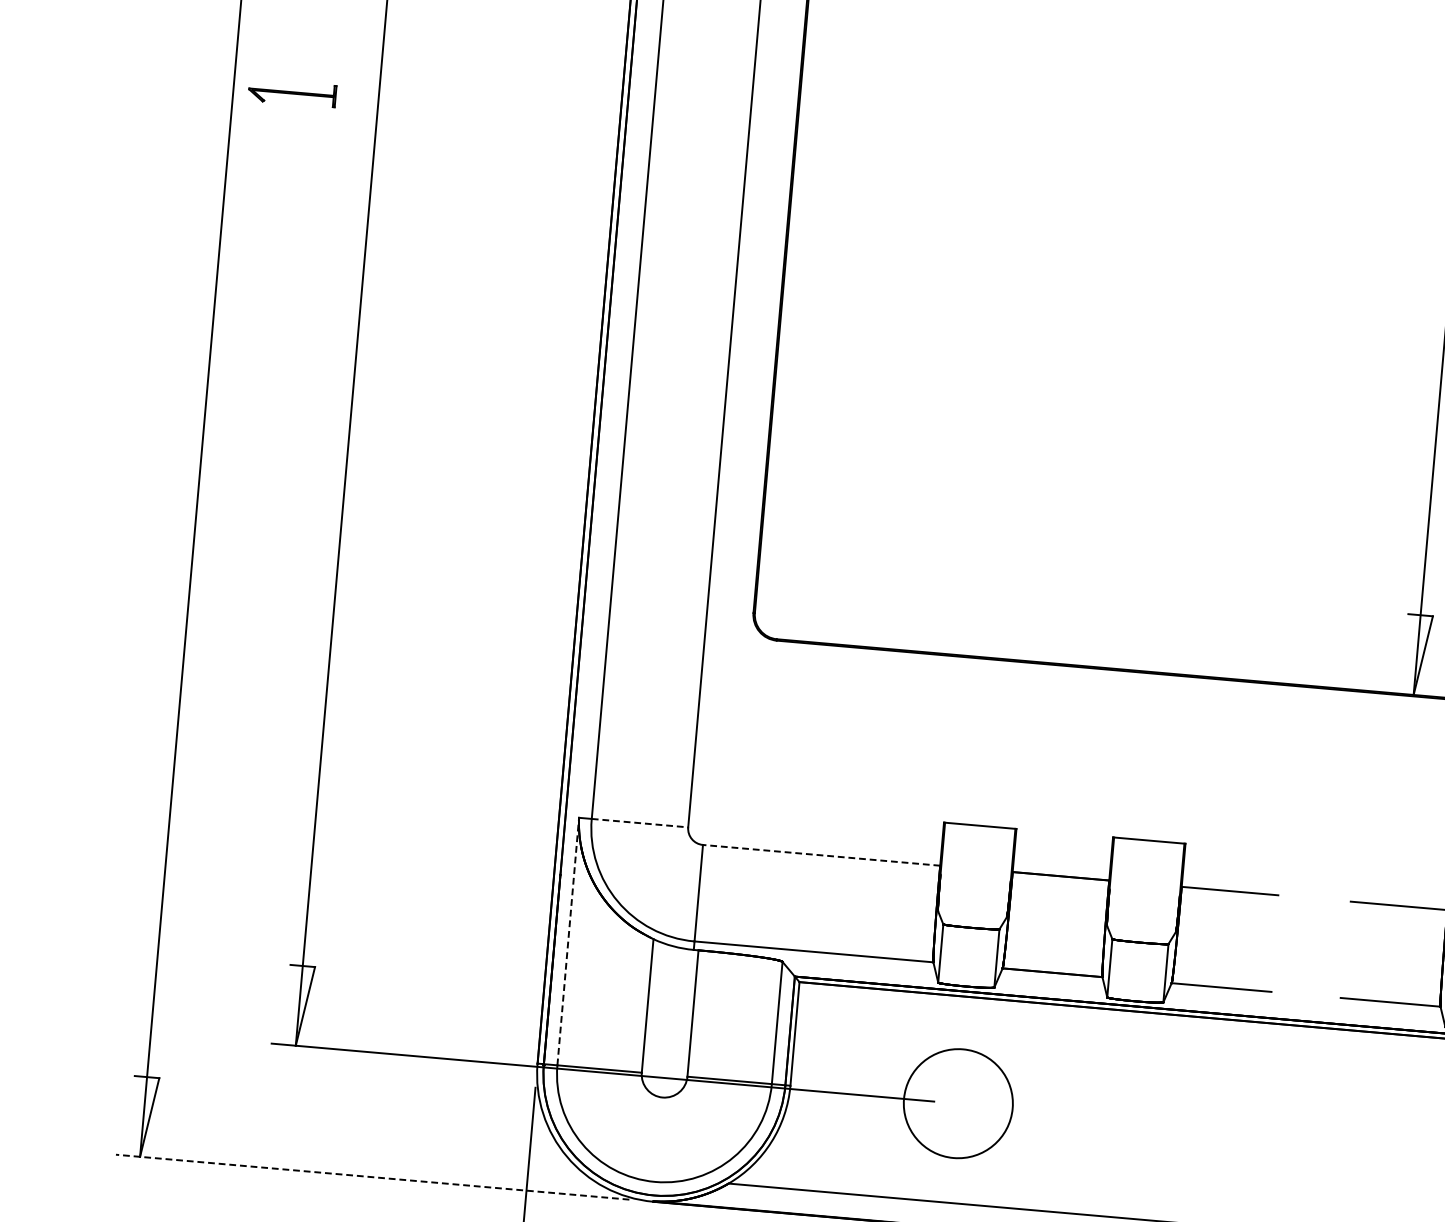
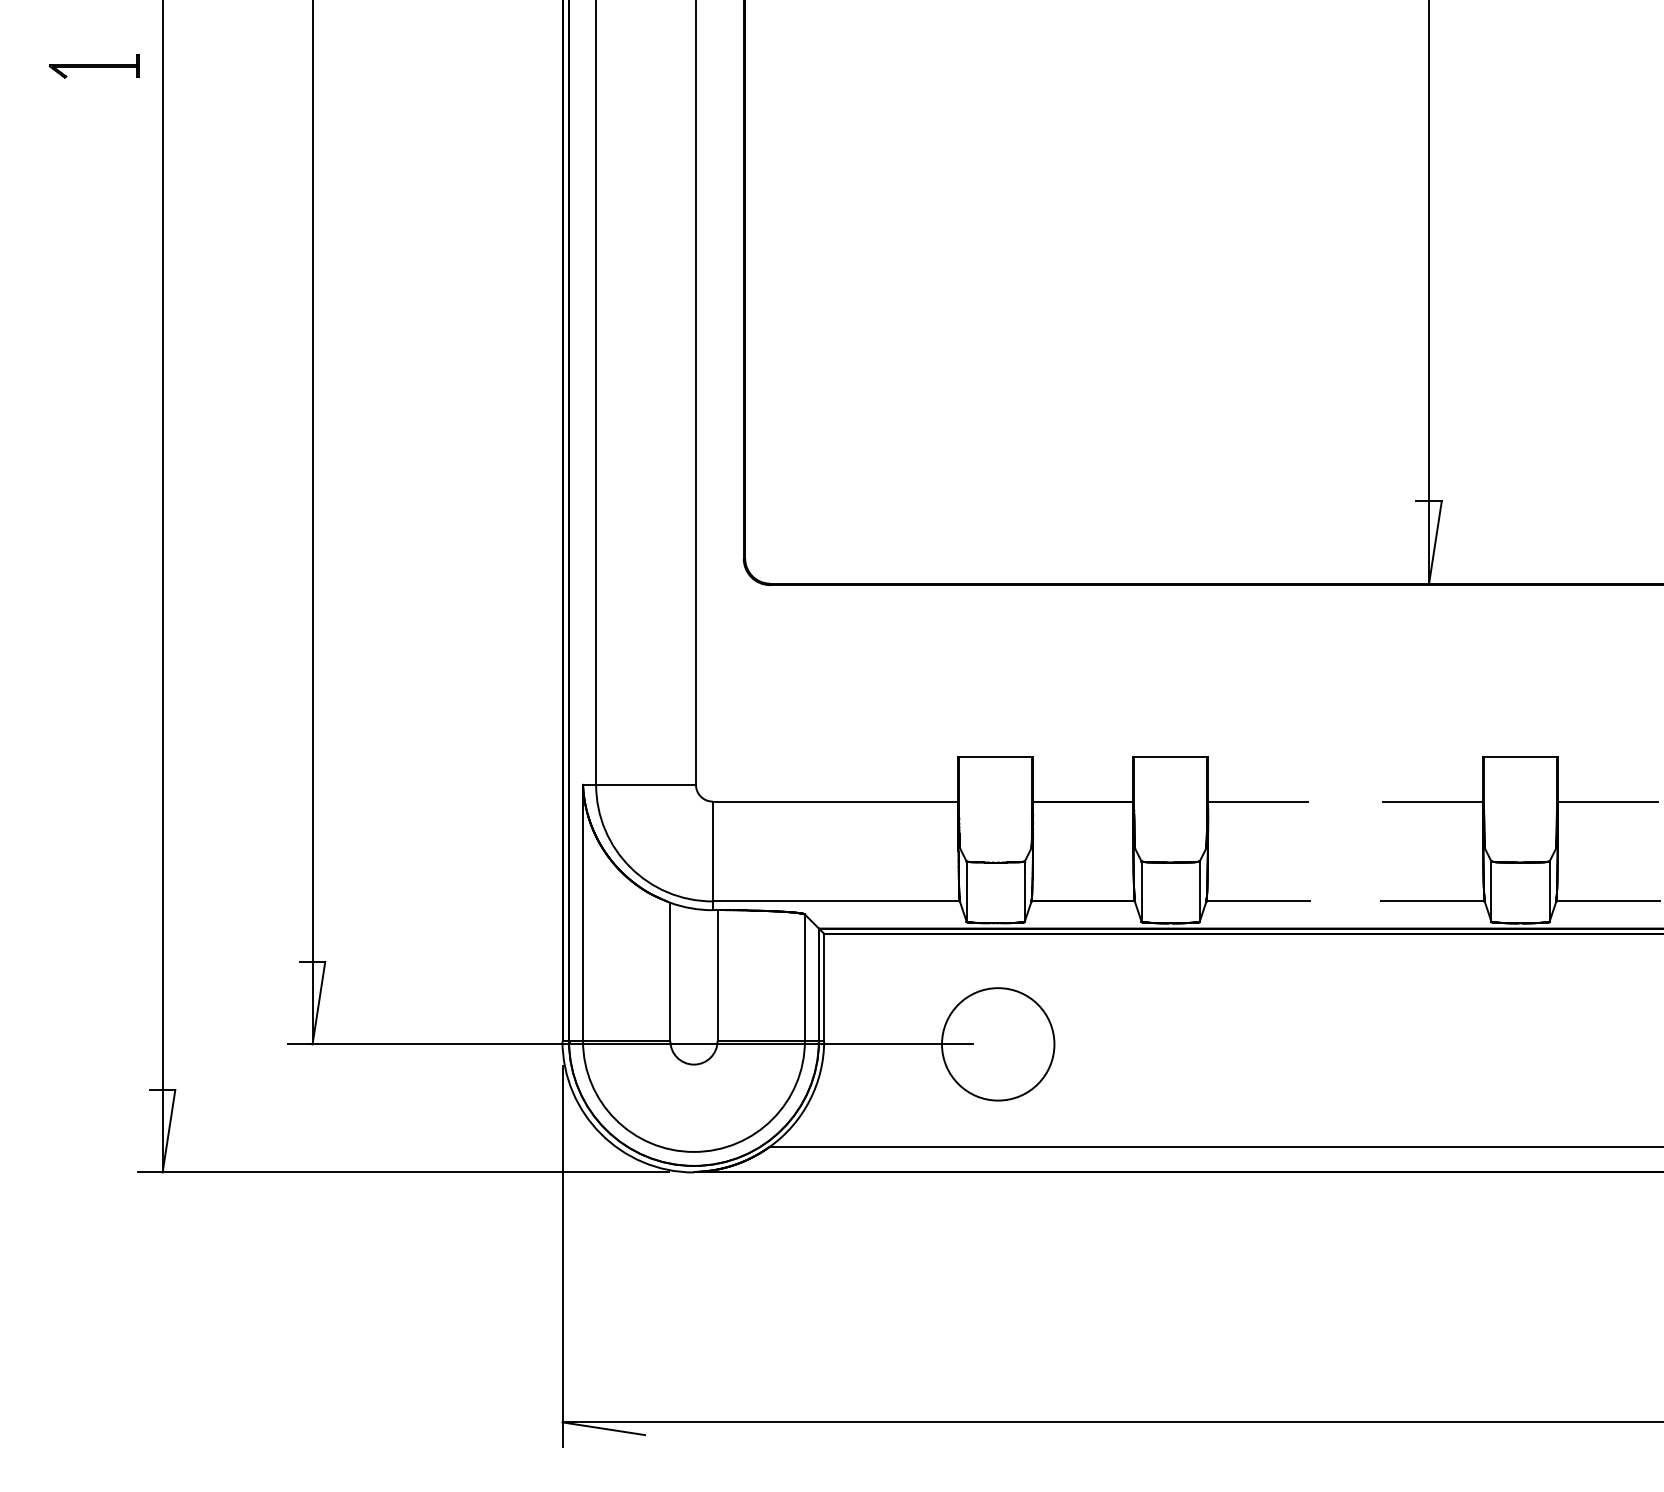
part: (291, 93) -> (93, 66), moved
line: (640, 822) -> (646, 784), dashed -> solid
line: (821, 855) -> (835, 801), dashed -> solid
line: (568, 941) -> (583, 912), dashed -> solid
line: (372, 1177) -> (403, 1172), dashed -> solid

